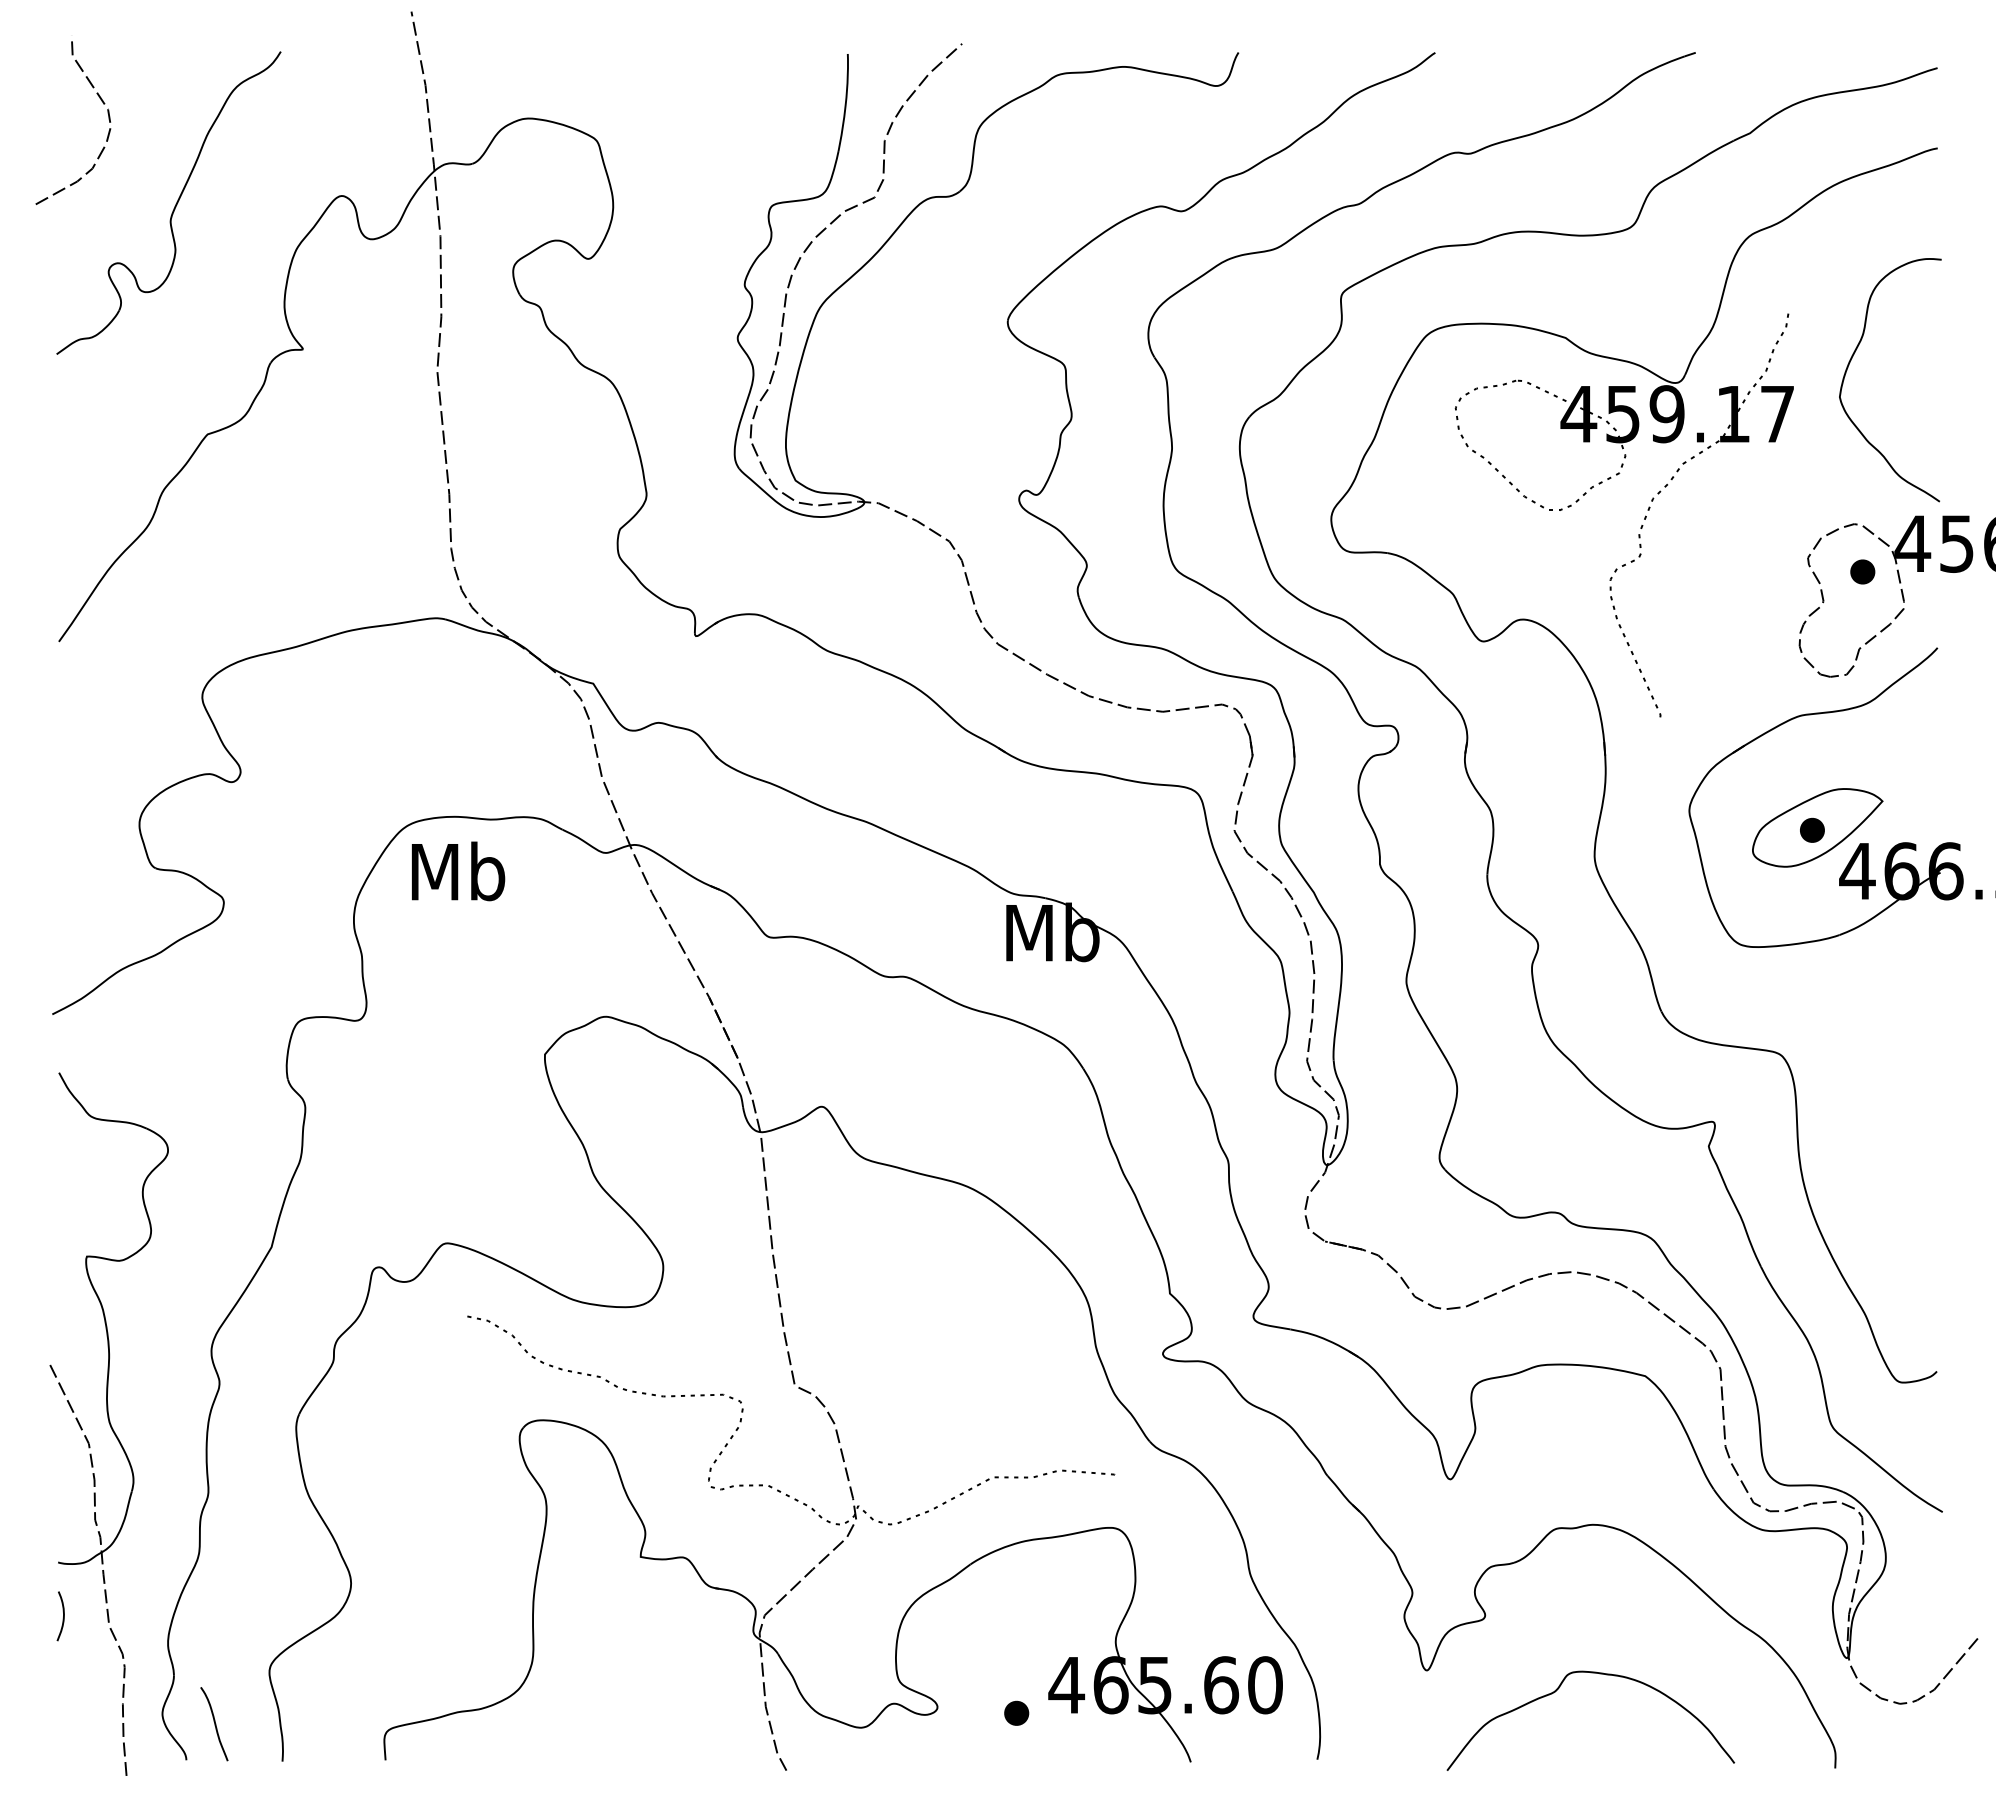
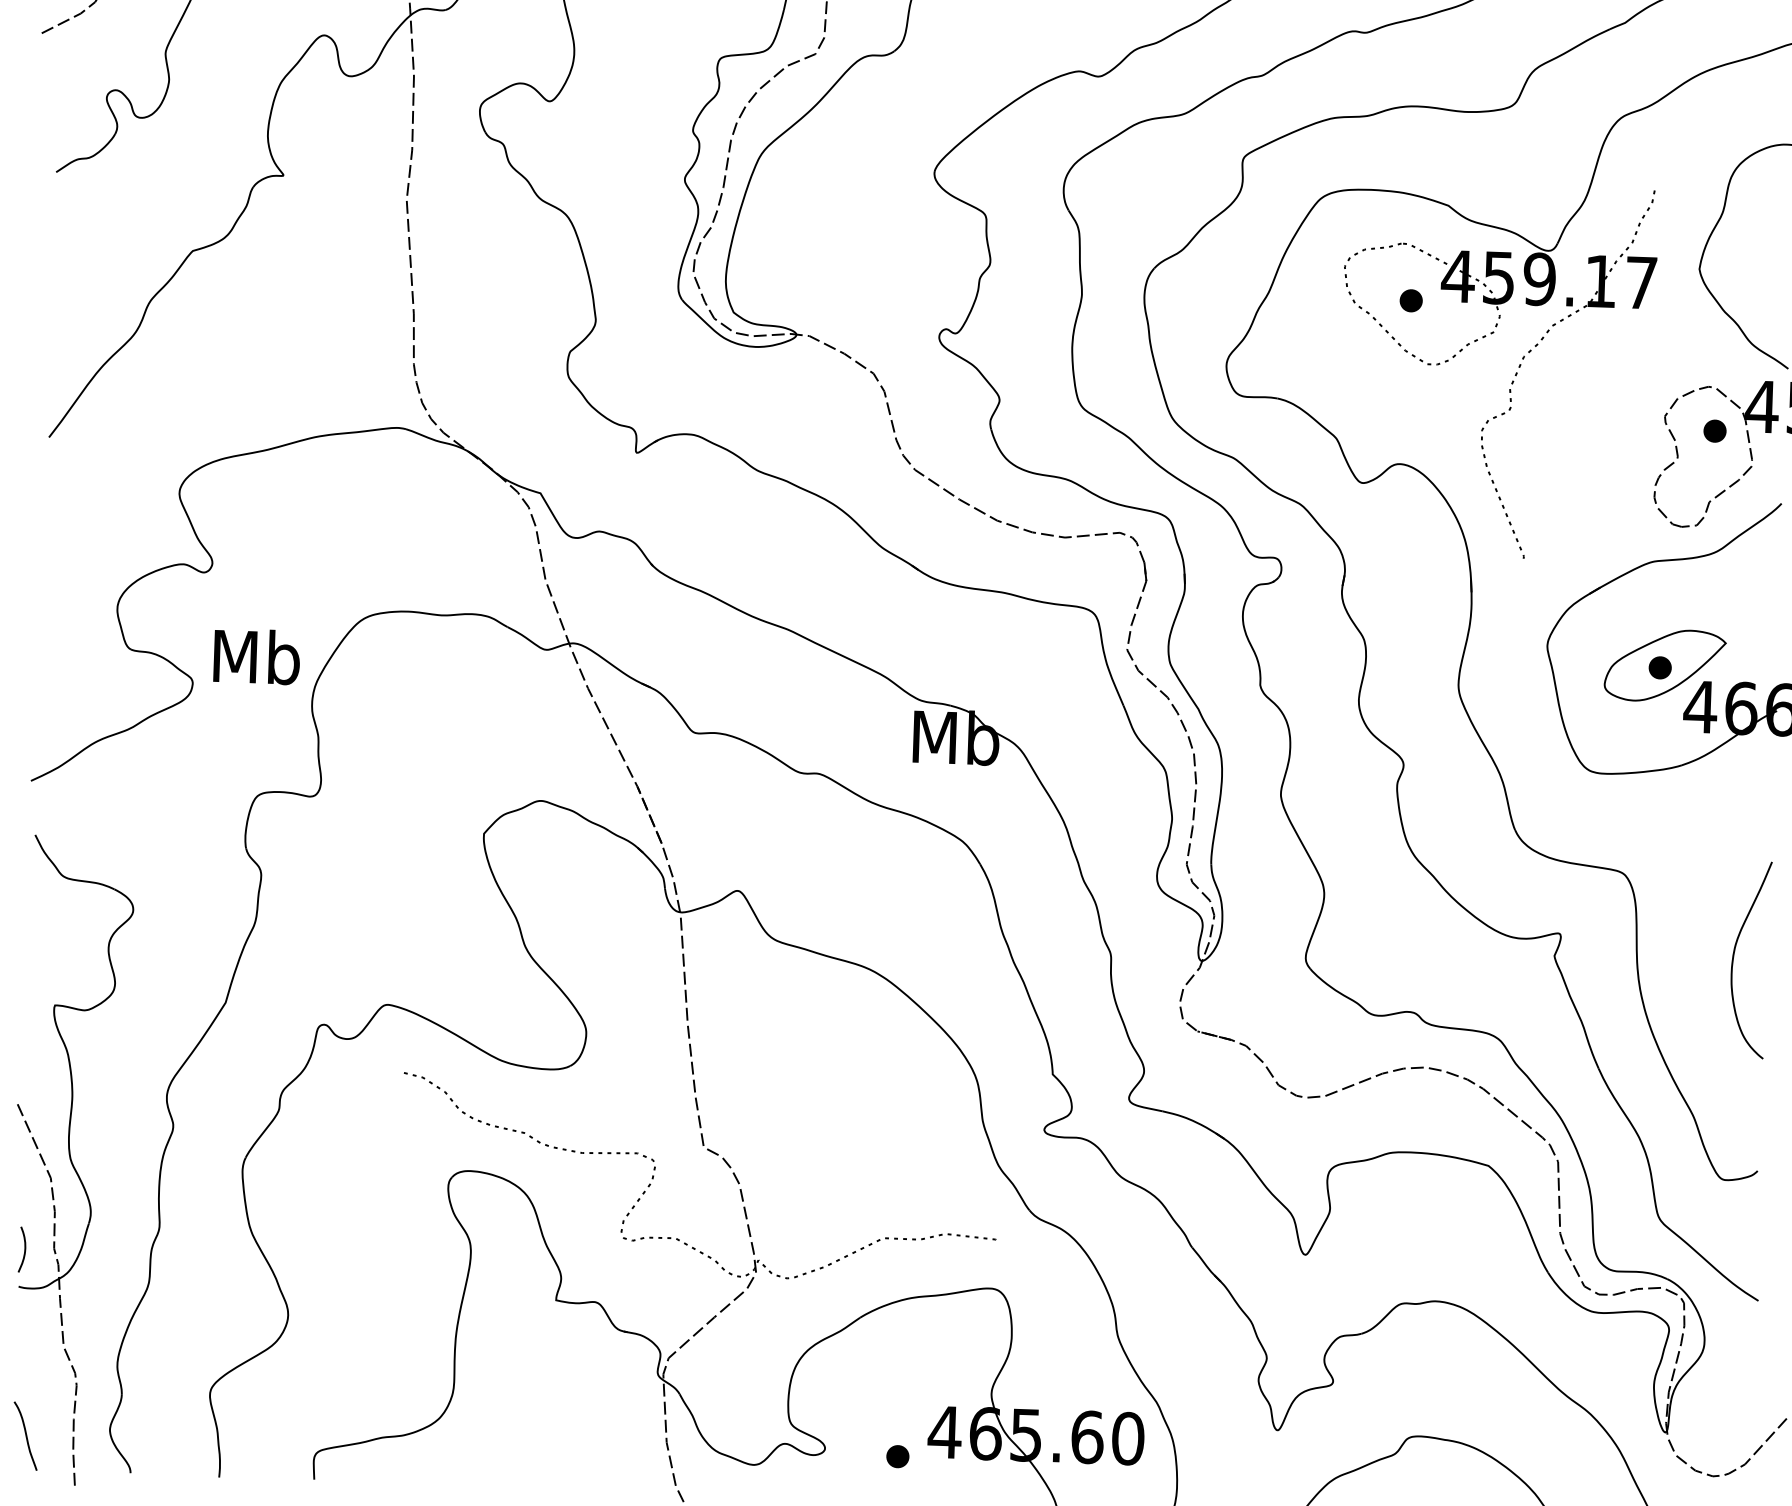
part: (1528, 441) -> (1410, 300), added
text: (458, 871) -> (257, 656), moved
curve: (1903, 1142) -> (1734, 958), added
curve: (62, 1618) -> (23, 1251), moved
curve: (214, 1724) -> (25, 1436), moved

